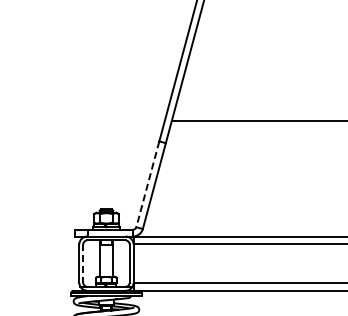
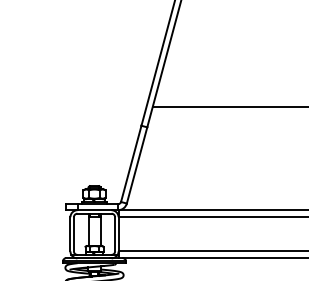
line: (147, 184) -> (130, 164), dashed -> solid
line: (83, 264) -> (74, 235), dashed -> solid

